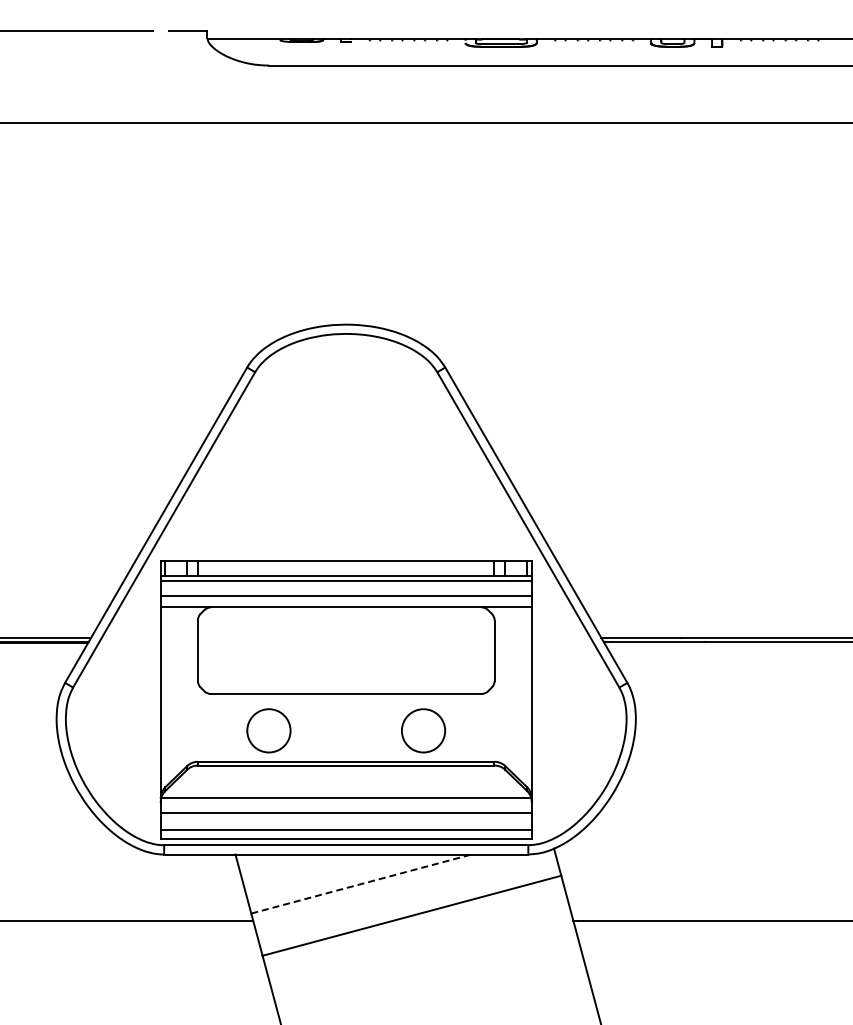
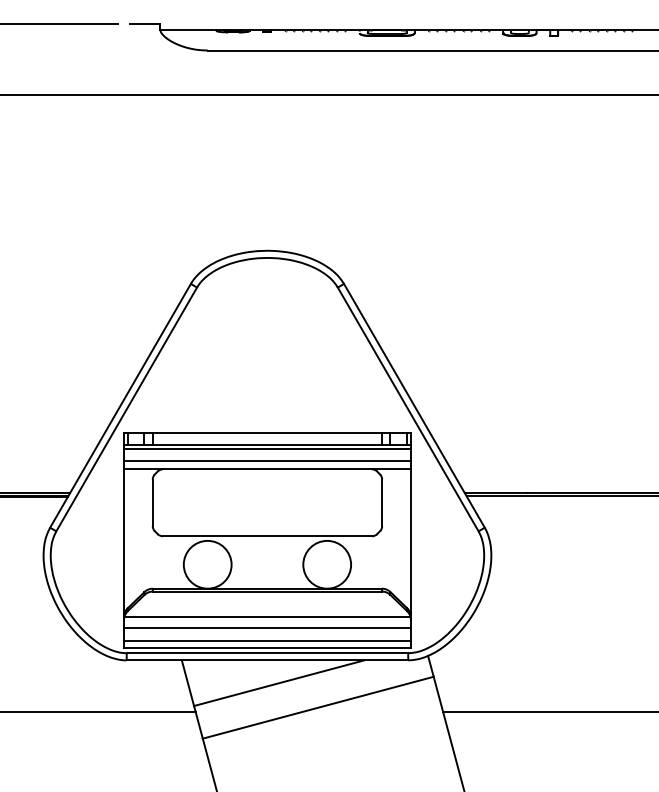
circle: (268, 730) -> (207, 564), size x1.43
circle: (423, 730) -> (327, 564), size x1.43
line: (361, 883) -> (279, 682), dashed -> solid

